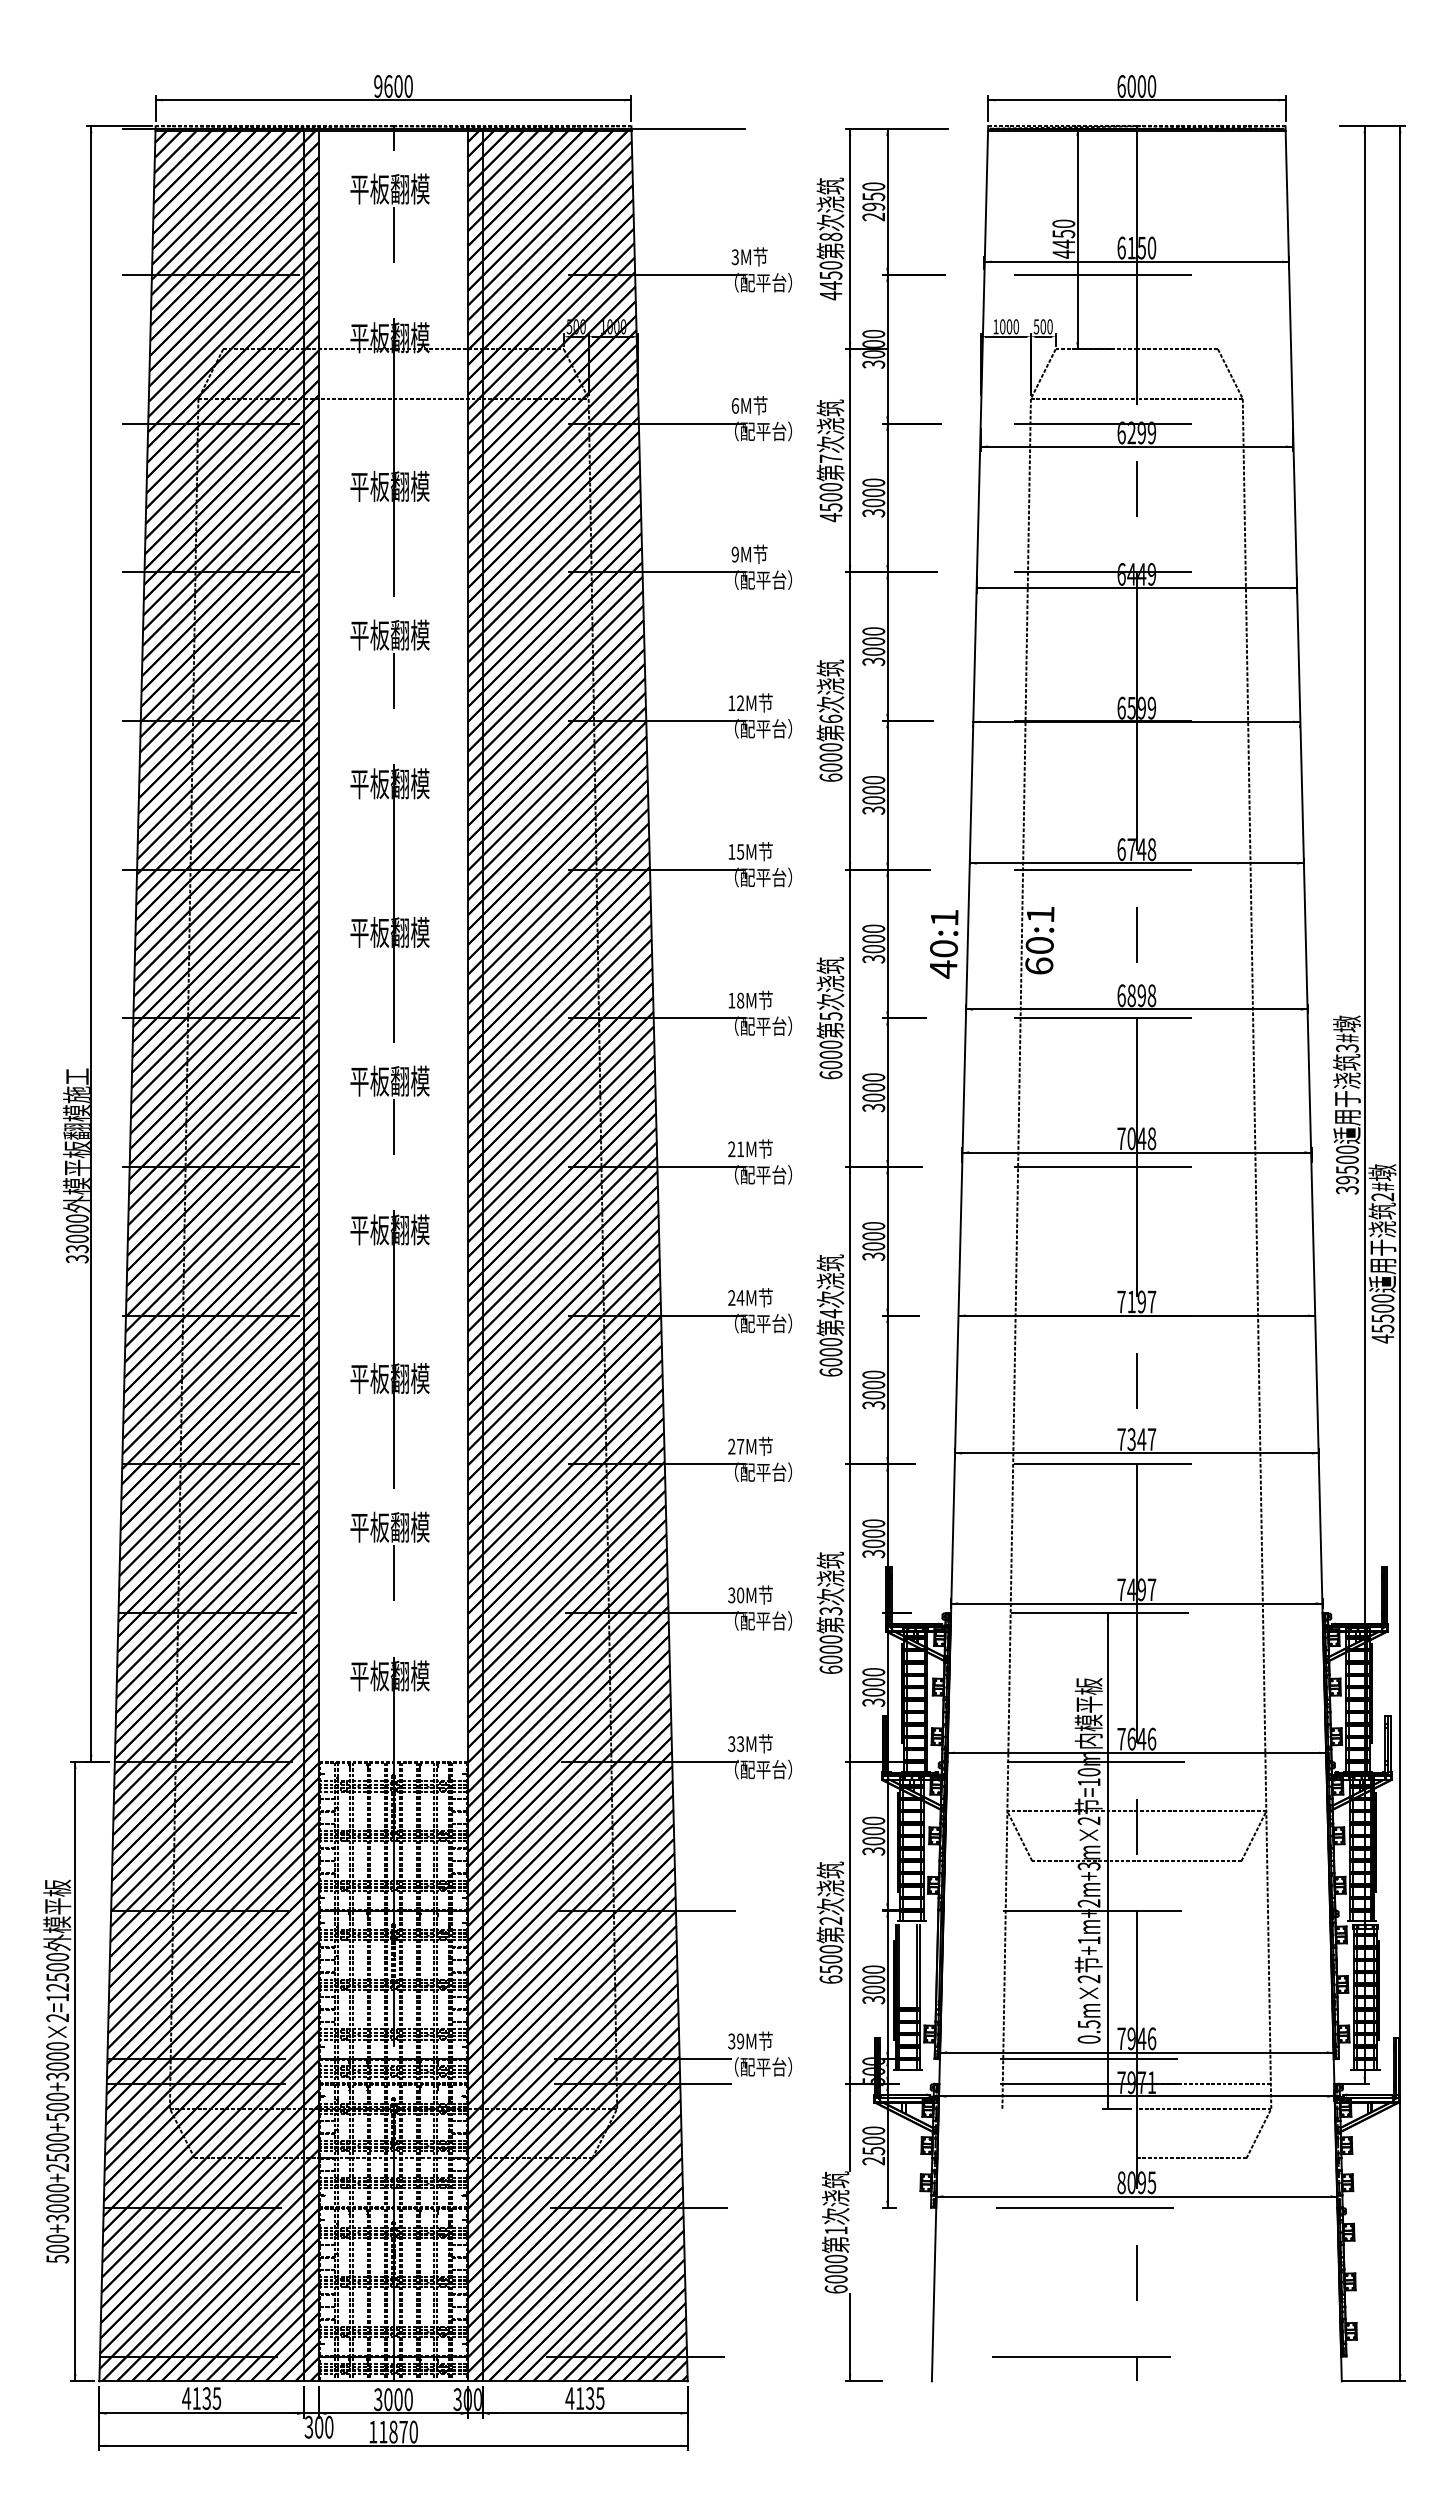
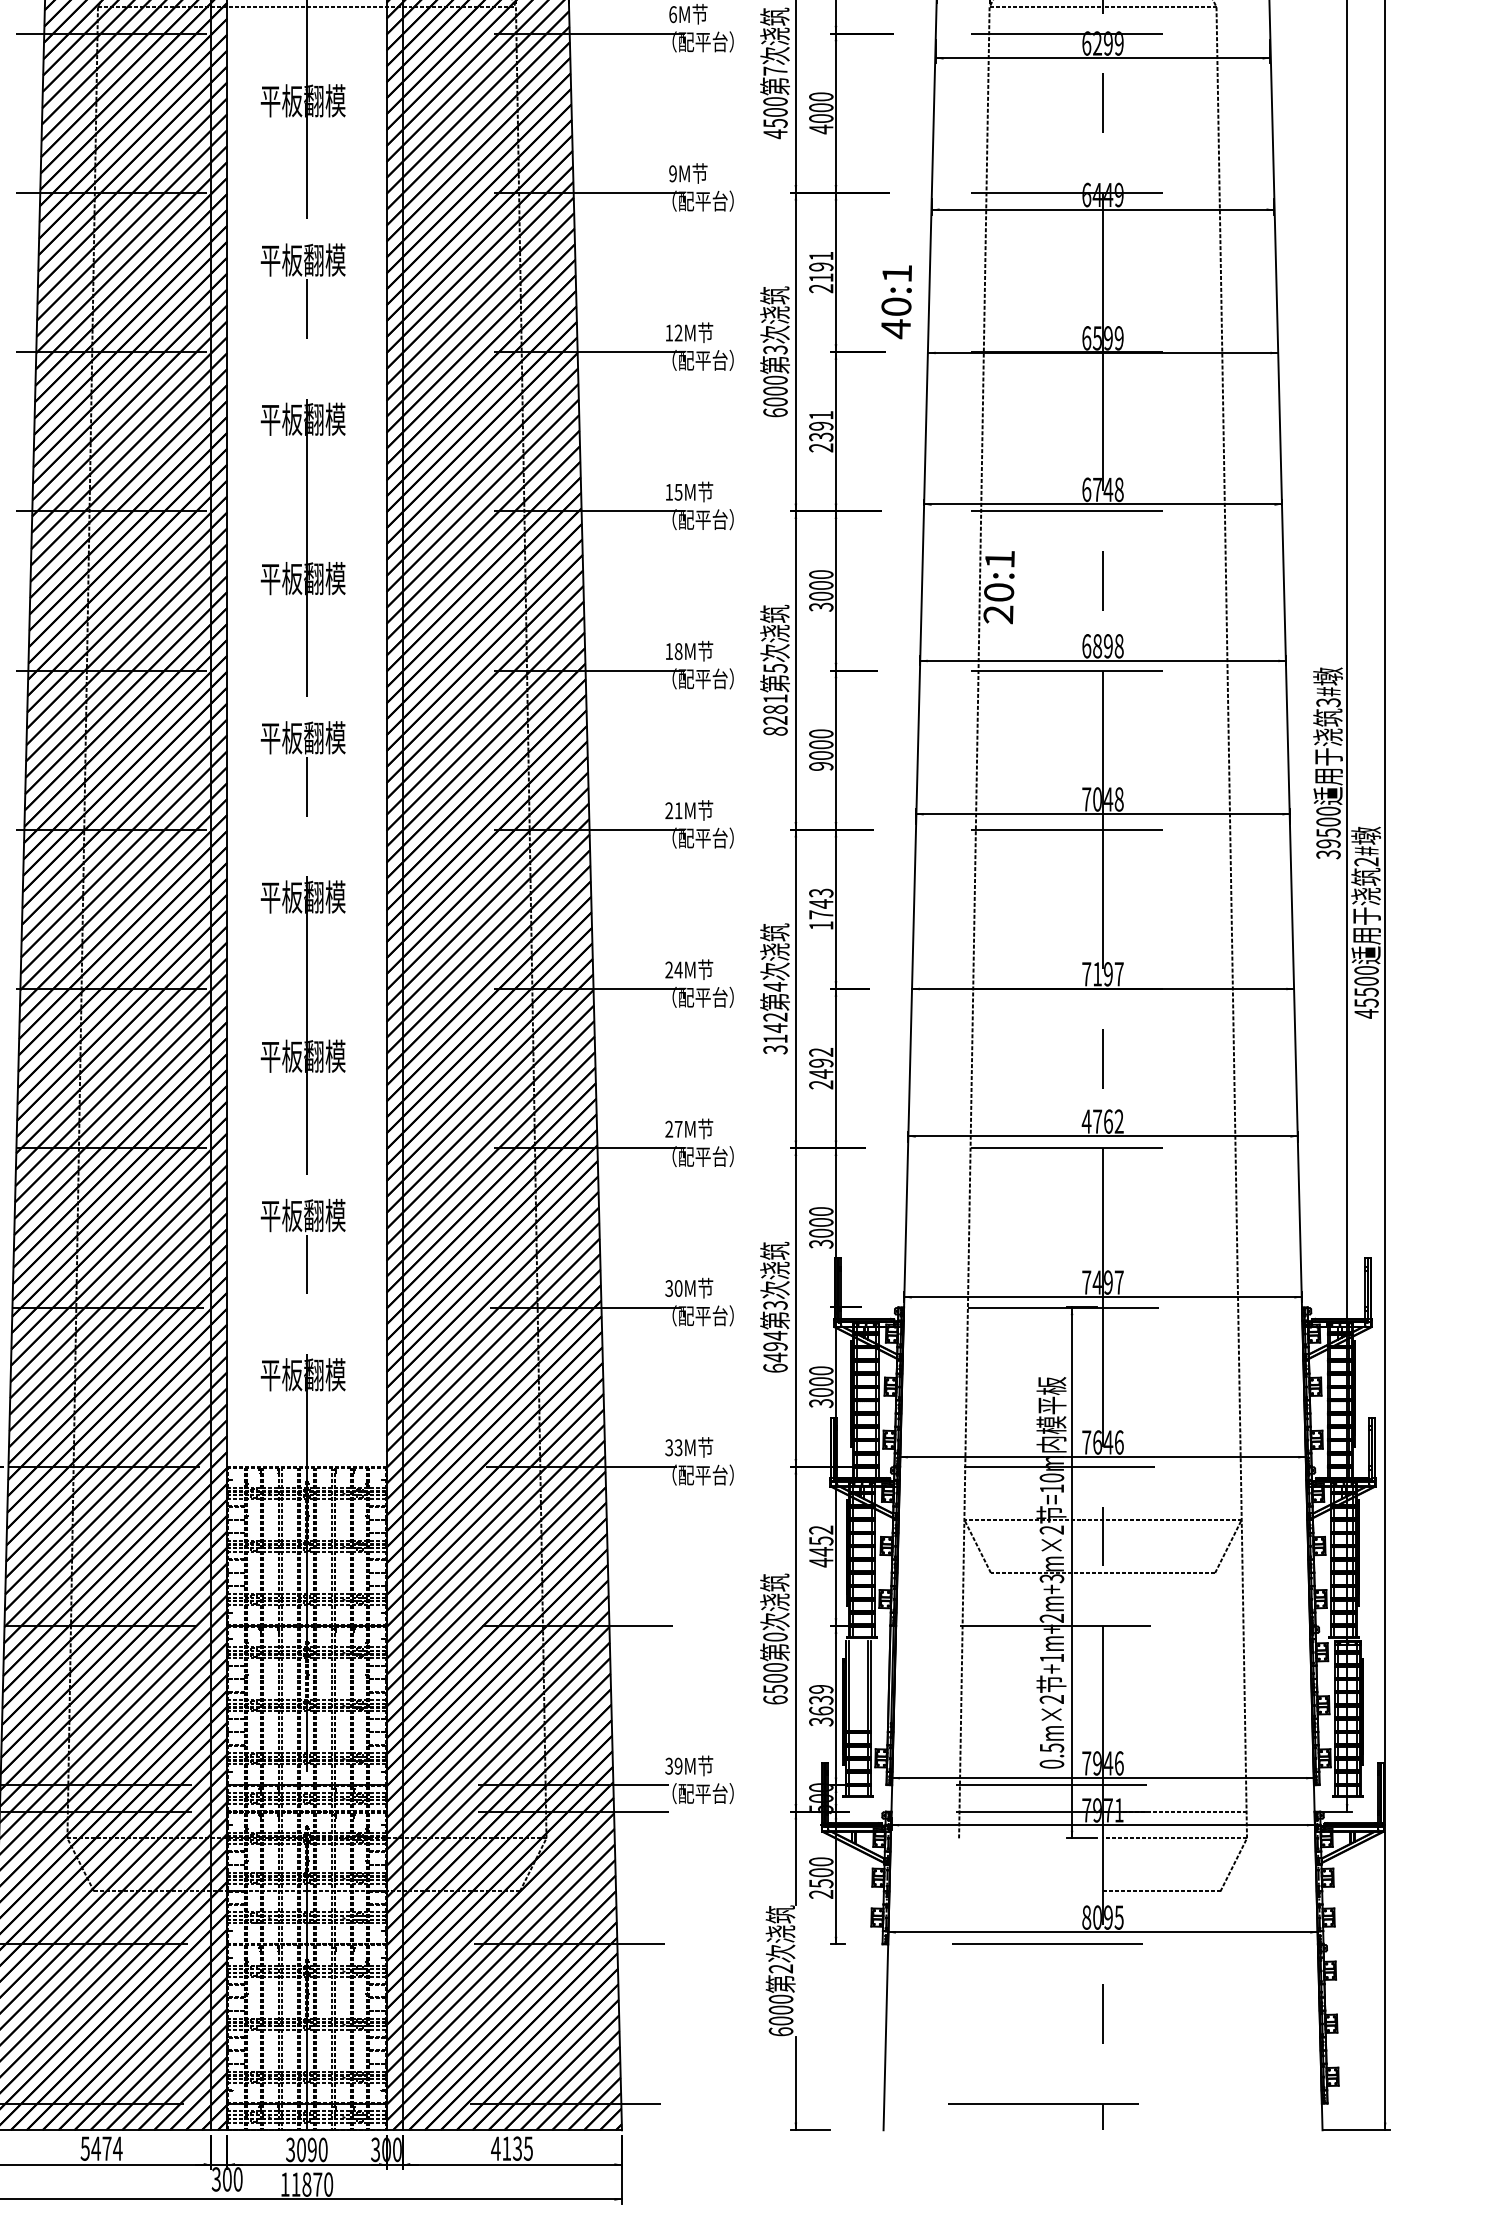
text: (873, 512) -> (821, 128), 3000 -> 4000
text: (873, 646) -> (821, 272), 3000 -> 2191
text: (830, 718) -> (774, 349), 6 -> 3
text: (873, 795) -> (821, 431), 3000 -> 2391
text: (944, 944) -> (897, 302), moved
text: (1039, 966) -> (998, 614), 60:1 -> 20:1
text: (830, 1059) -> (774, 714), 6000 -> 8281
text: (873, 1107) -> (821, 765), 3000 -> 9000
text: (873, 1241) -> (821, 909), 3000 -> 1743
text: (830, 1357) -> (774, 1033), 6000 -> 3142
text: (873, 1389) -> (821, 1068), 3000 -> 2492
text: (1136, 1439) -> (1102, 1121), 7347 -> 4762
text: (830, 1649) -> (774, 1346), 6000 -> 6494
text: (873, 1835) -> (821, 1545), 3000 -> 4452
text: (830, 1920) -> (774, 1636), 2 -> 0
text: (873, 1979) -> (821, 1699), 3000 -> 3639
text: (835, 2230) -> (780, 1968), 1 -> 2
text: (201, 2398) -> (101, 2148), 4135 -> 5474
text: (398, 2399) -> (312, 2149), 3000 -> 3090

